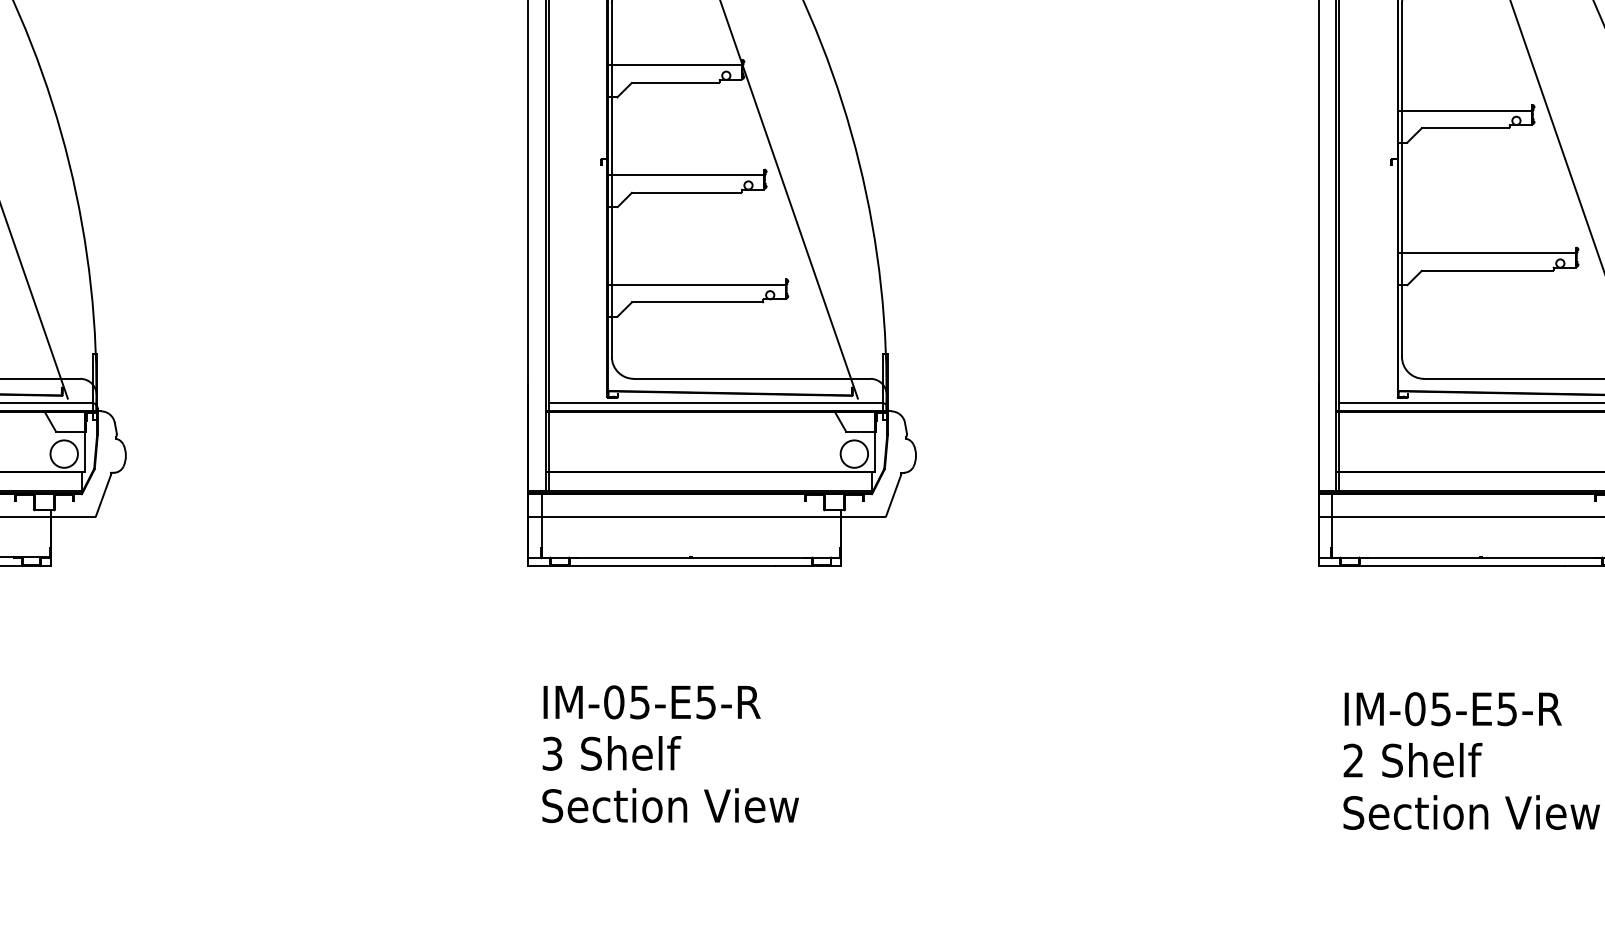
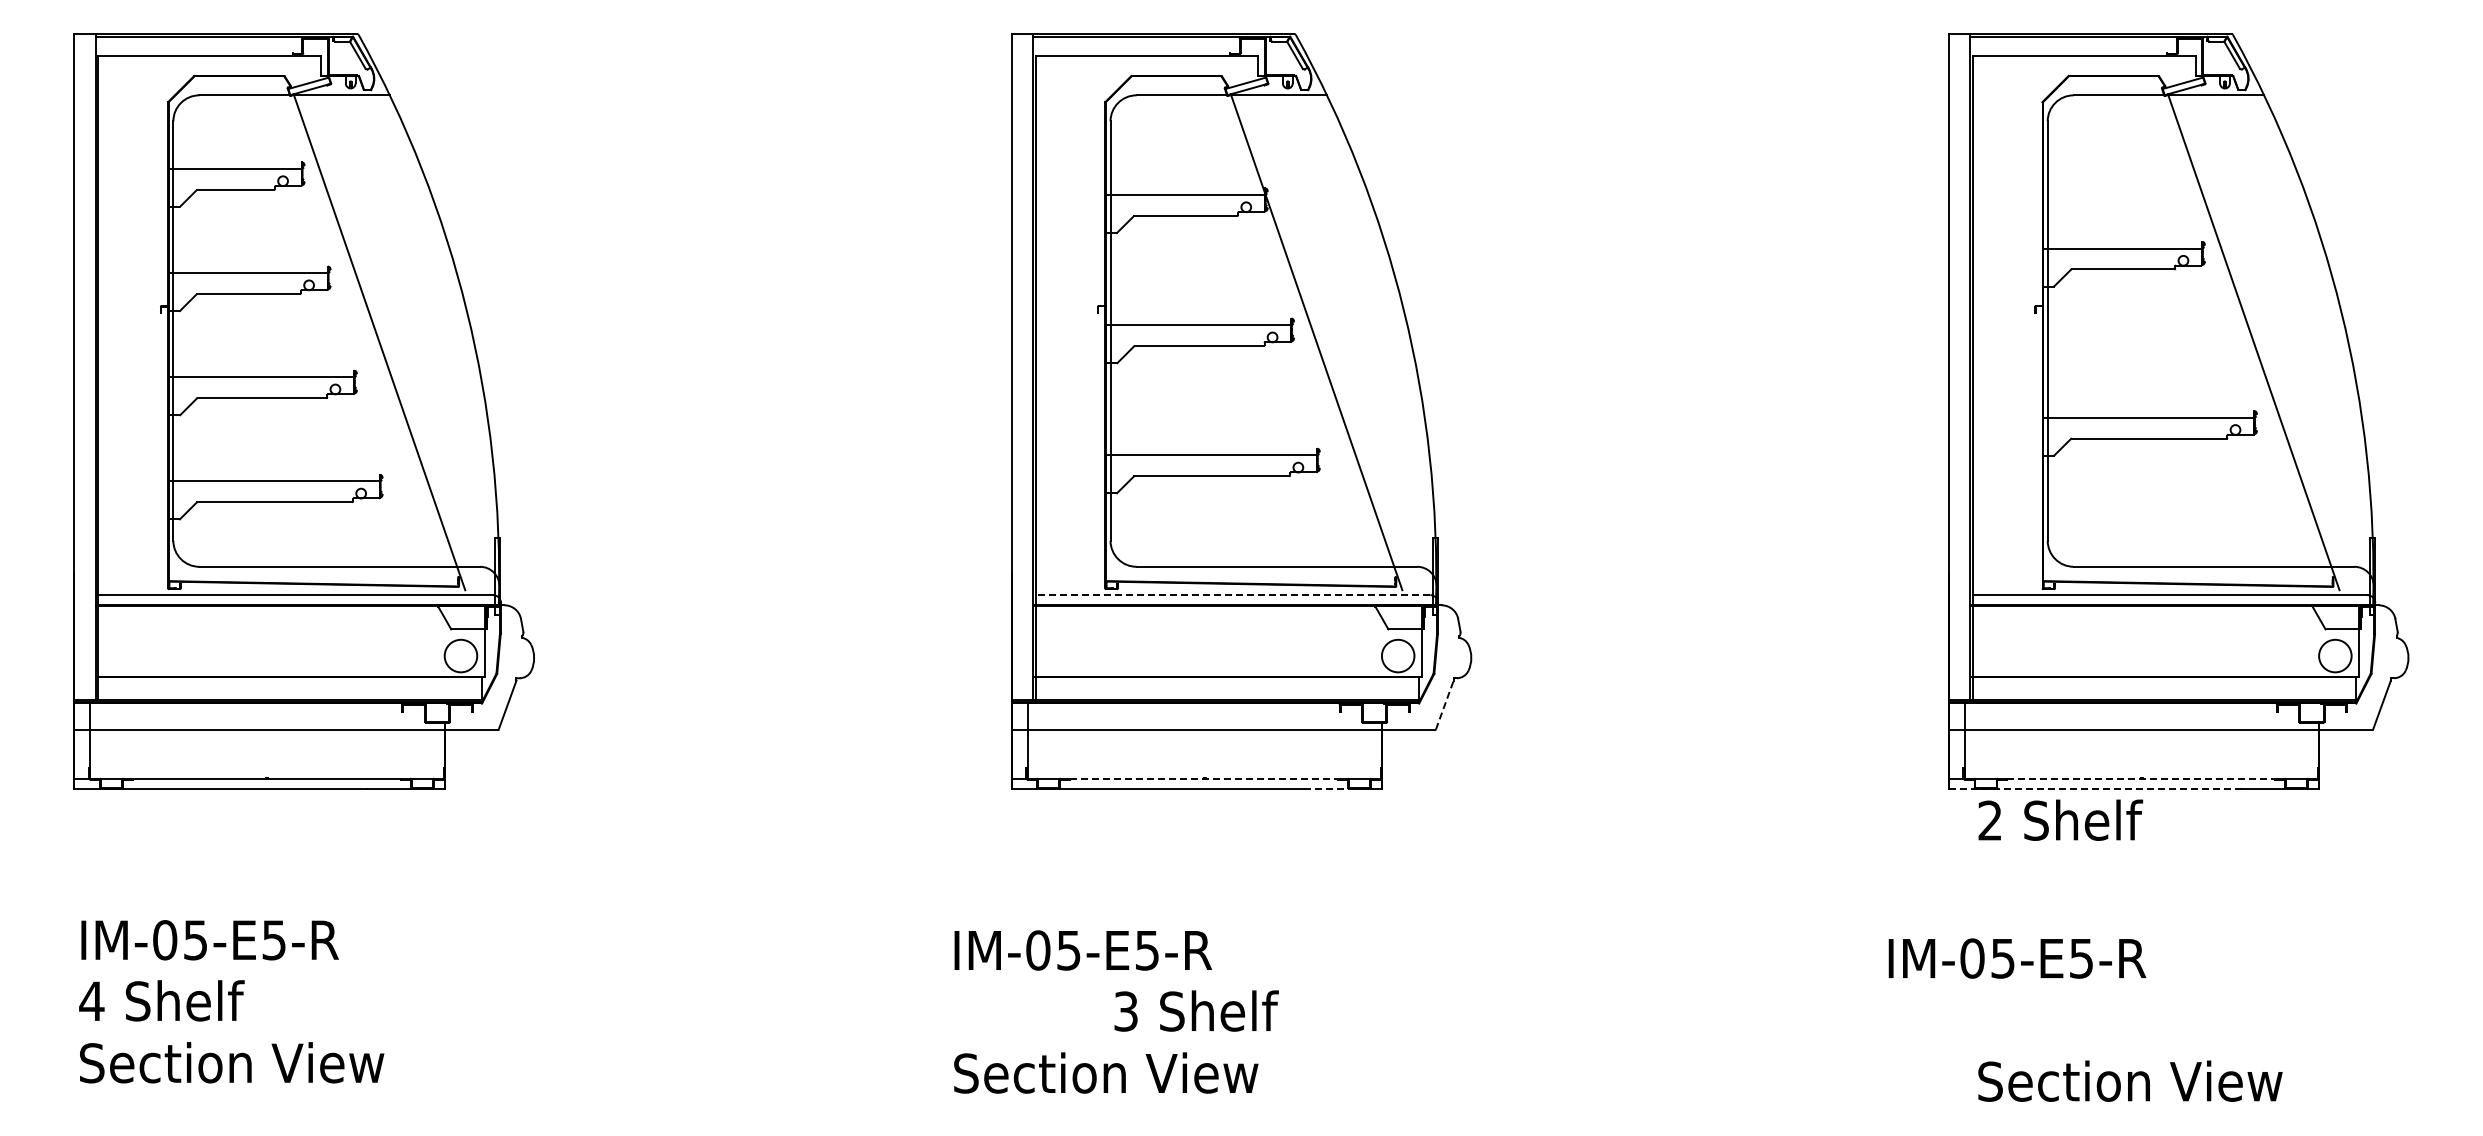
line: (714, 403) -> (1232, 595), solid -> dashed
line: (893, 495) -> (1444, 705), solid -> dashed
line: (691, 557) -> (1204, 778), solid -> dashed
line: (1481, 557) -> (2141, 778), solid -> dashed
line: (793, 565) -> (1326, 788), solid -> dashed
line: (1442, 565) -> (2095, 788), solid -> dashed
text: (652, 702) -> (1083, 950), moved
text: (1453, 709) -> (2017, 958), moved
text: (611, 752) -> (1196, 1010), moved
text: (1412, 759) -> (2060, 819), moved
text: (670, 805) -> (1106, 1072), moved

